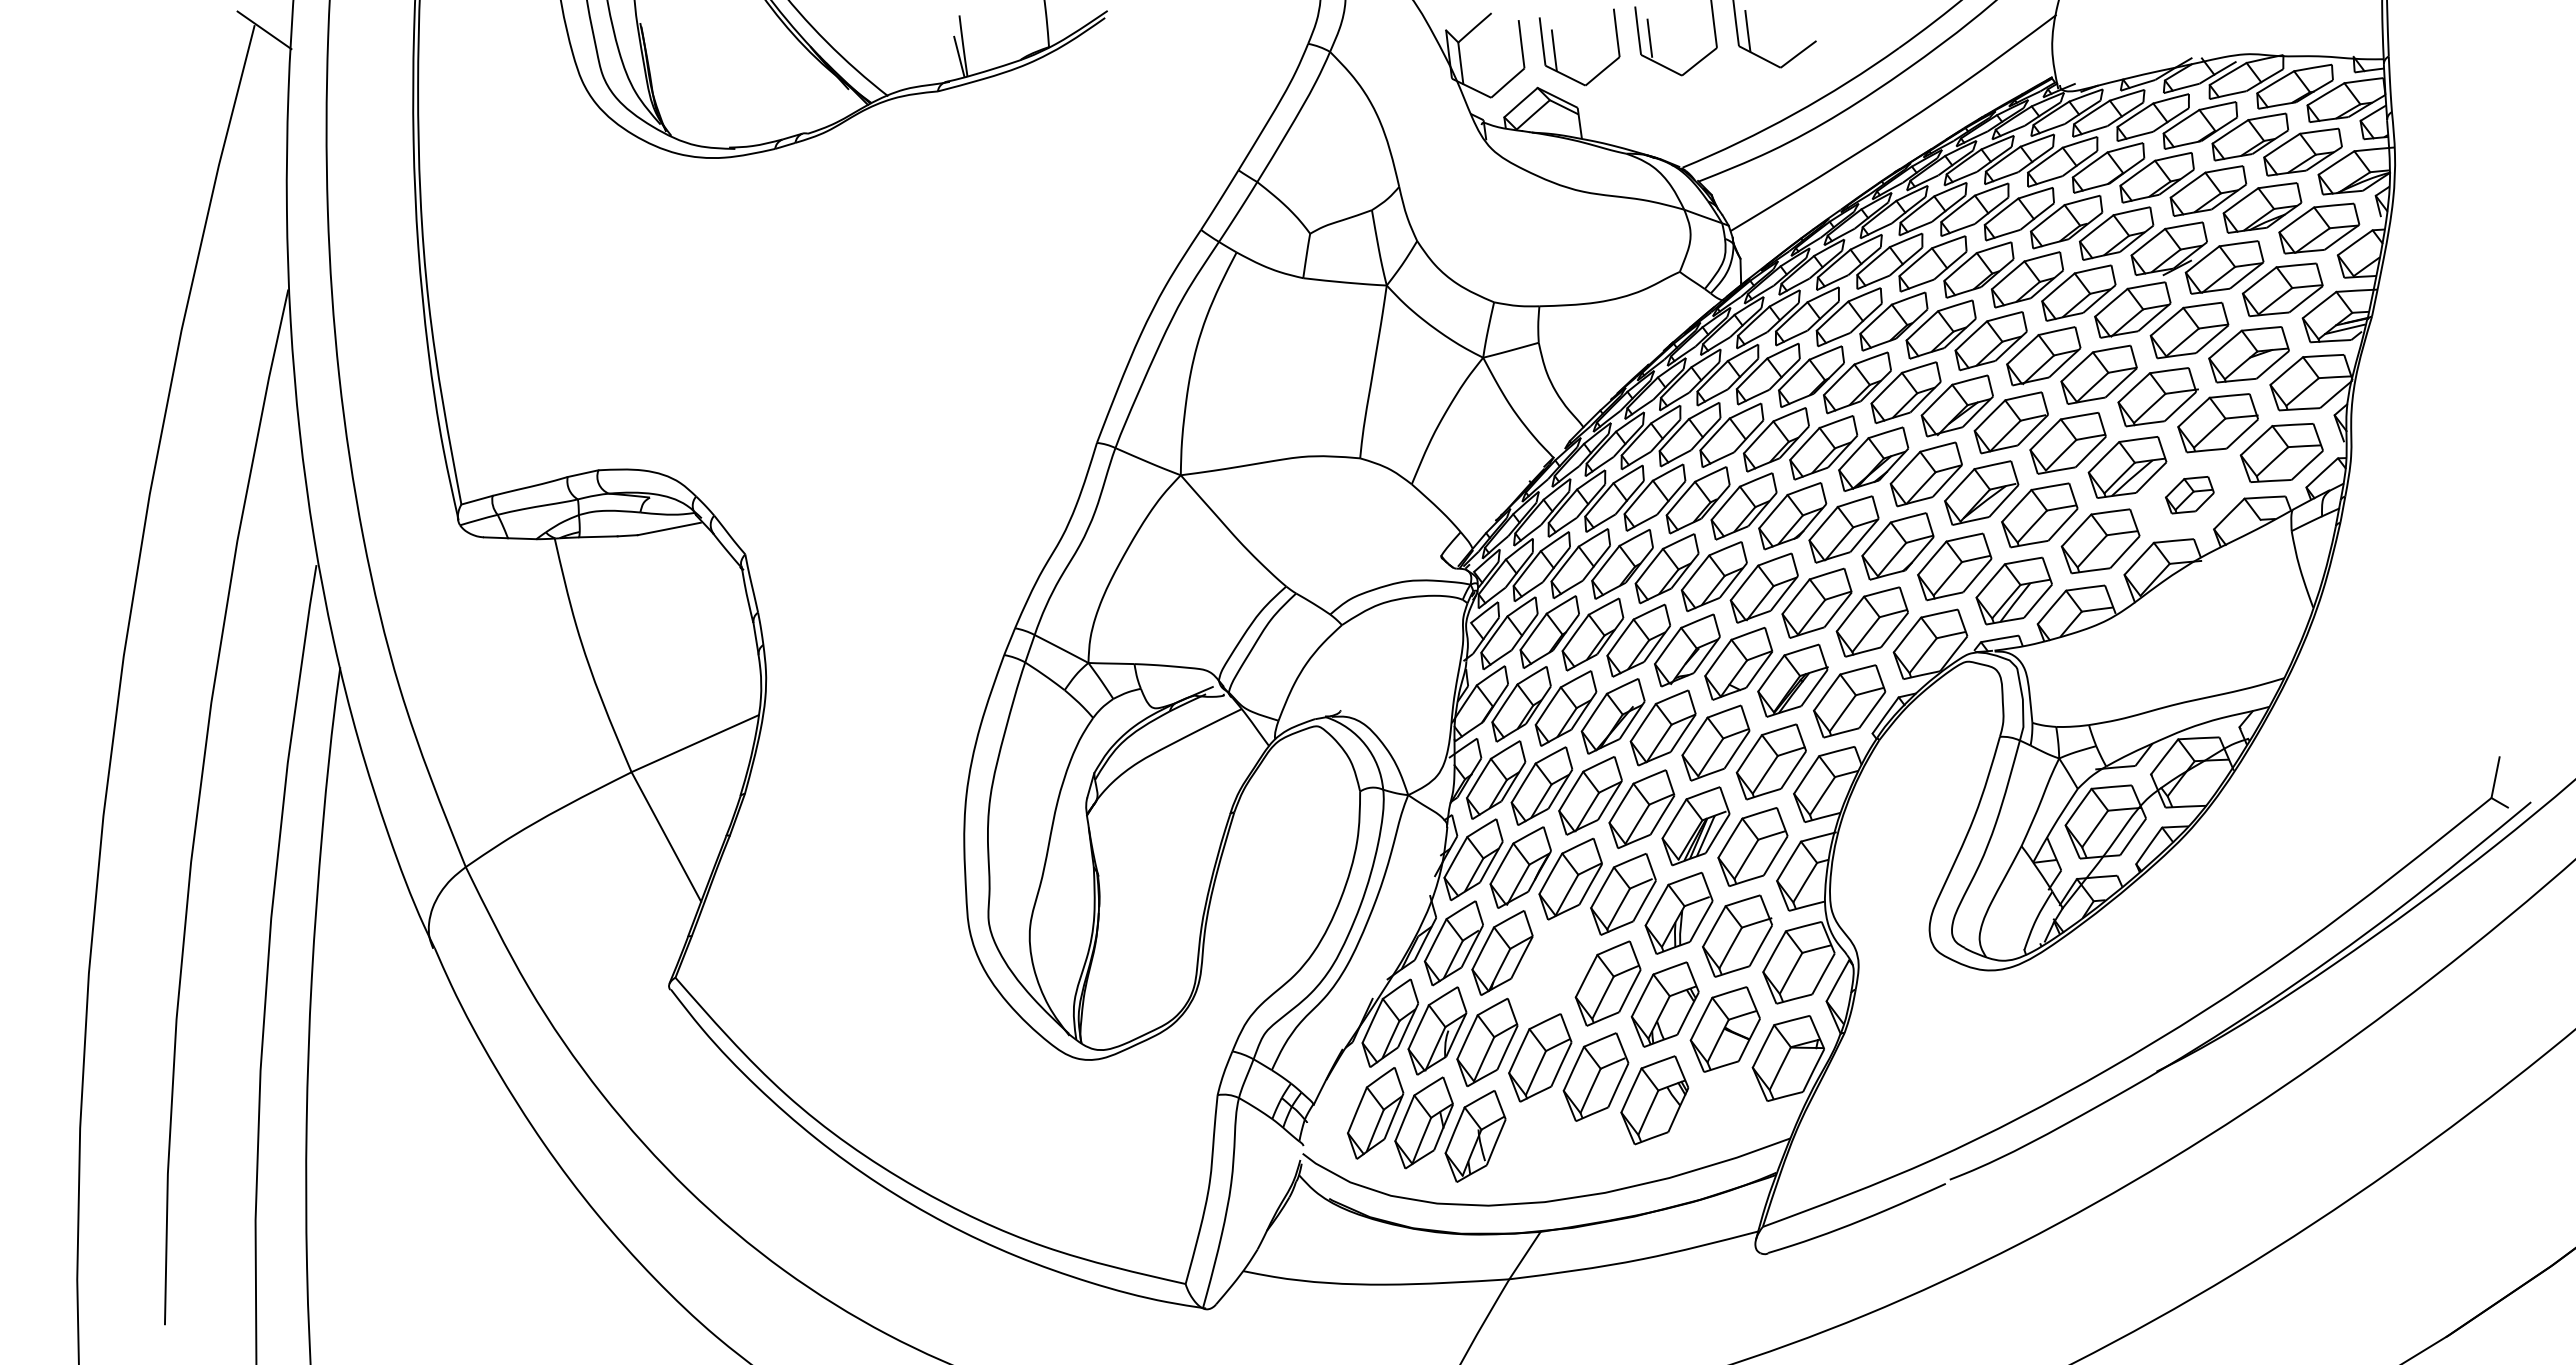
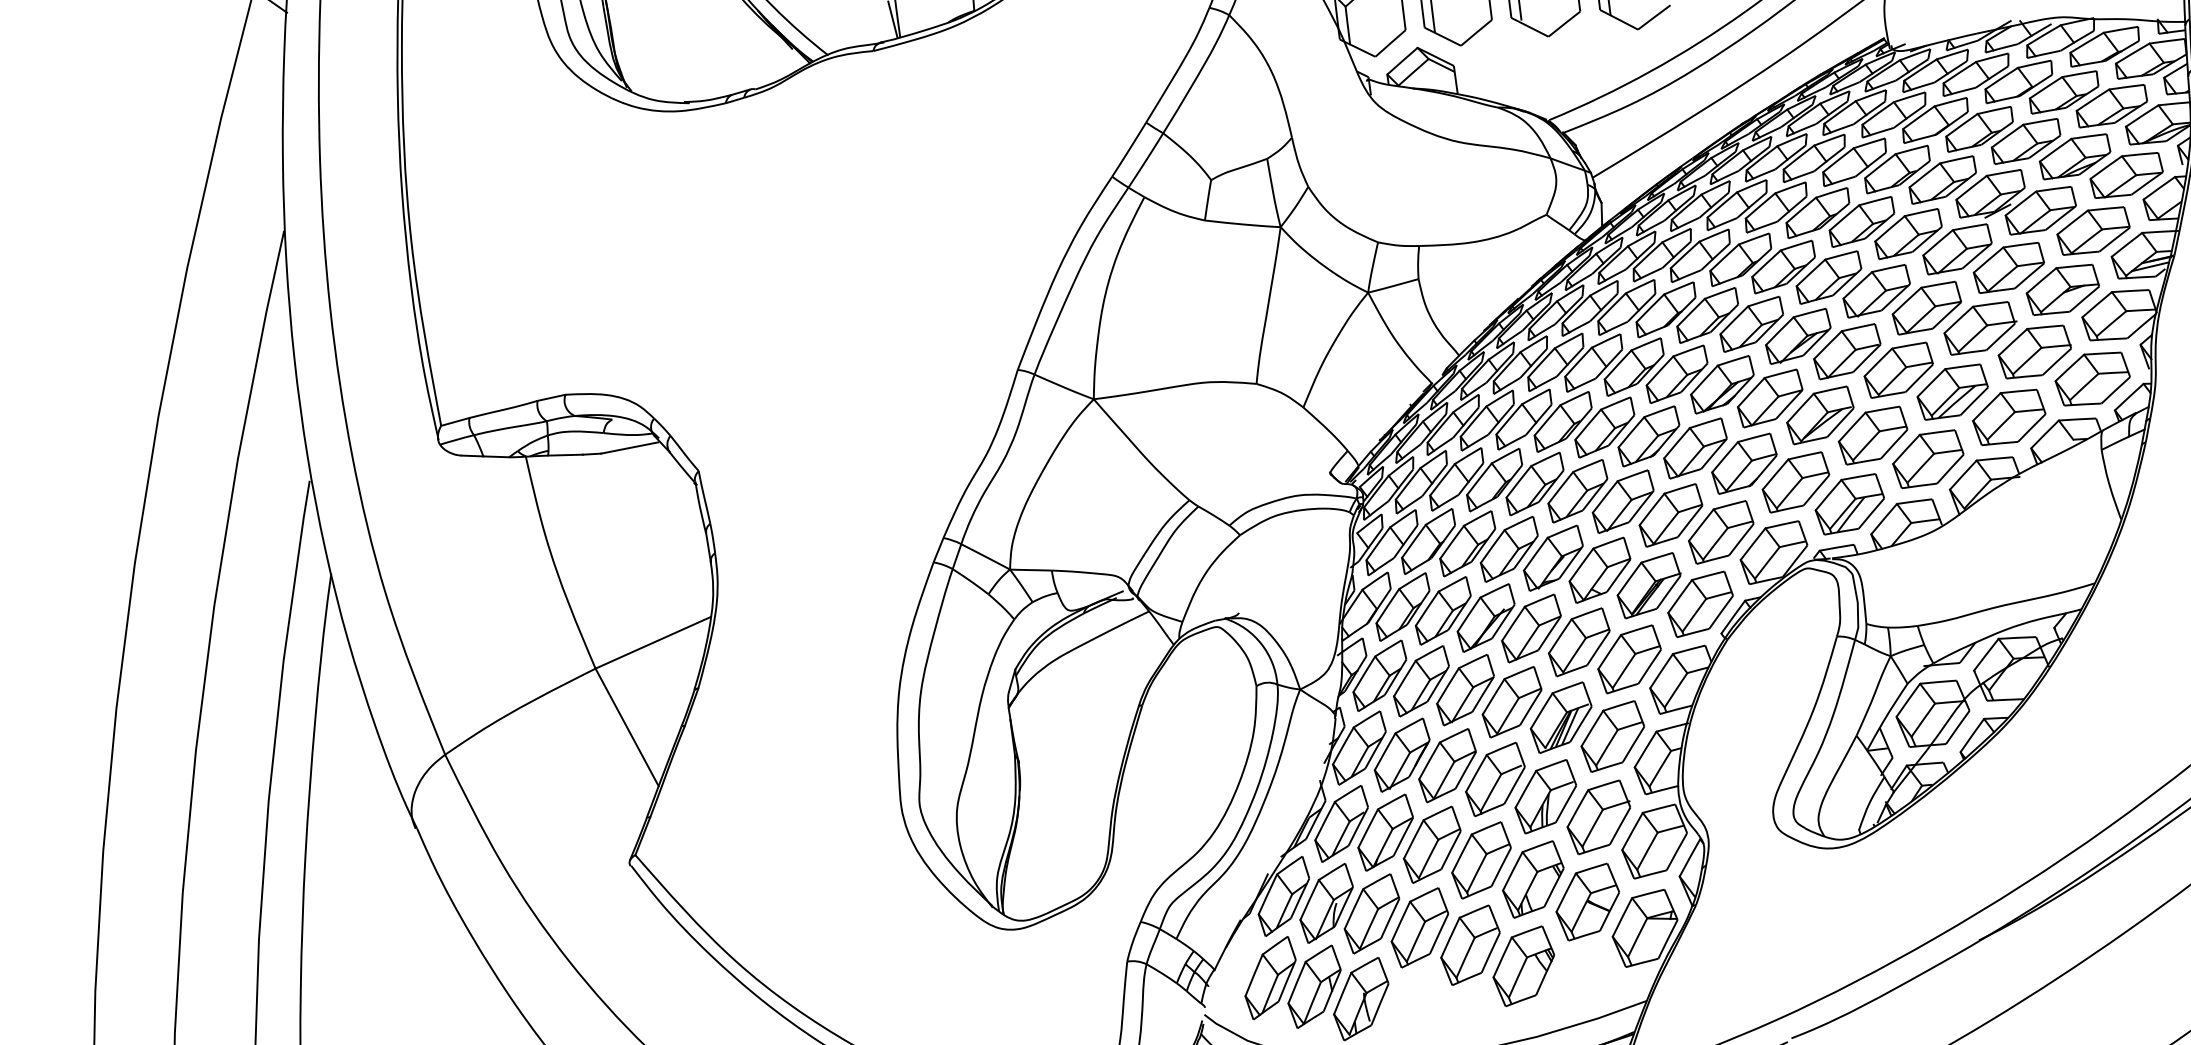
part: (2189, 494) -> (2008, 416), size x1.67
part: (1553, 966) -> (1431, 844), added

